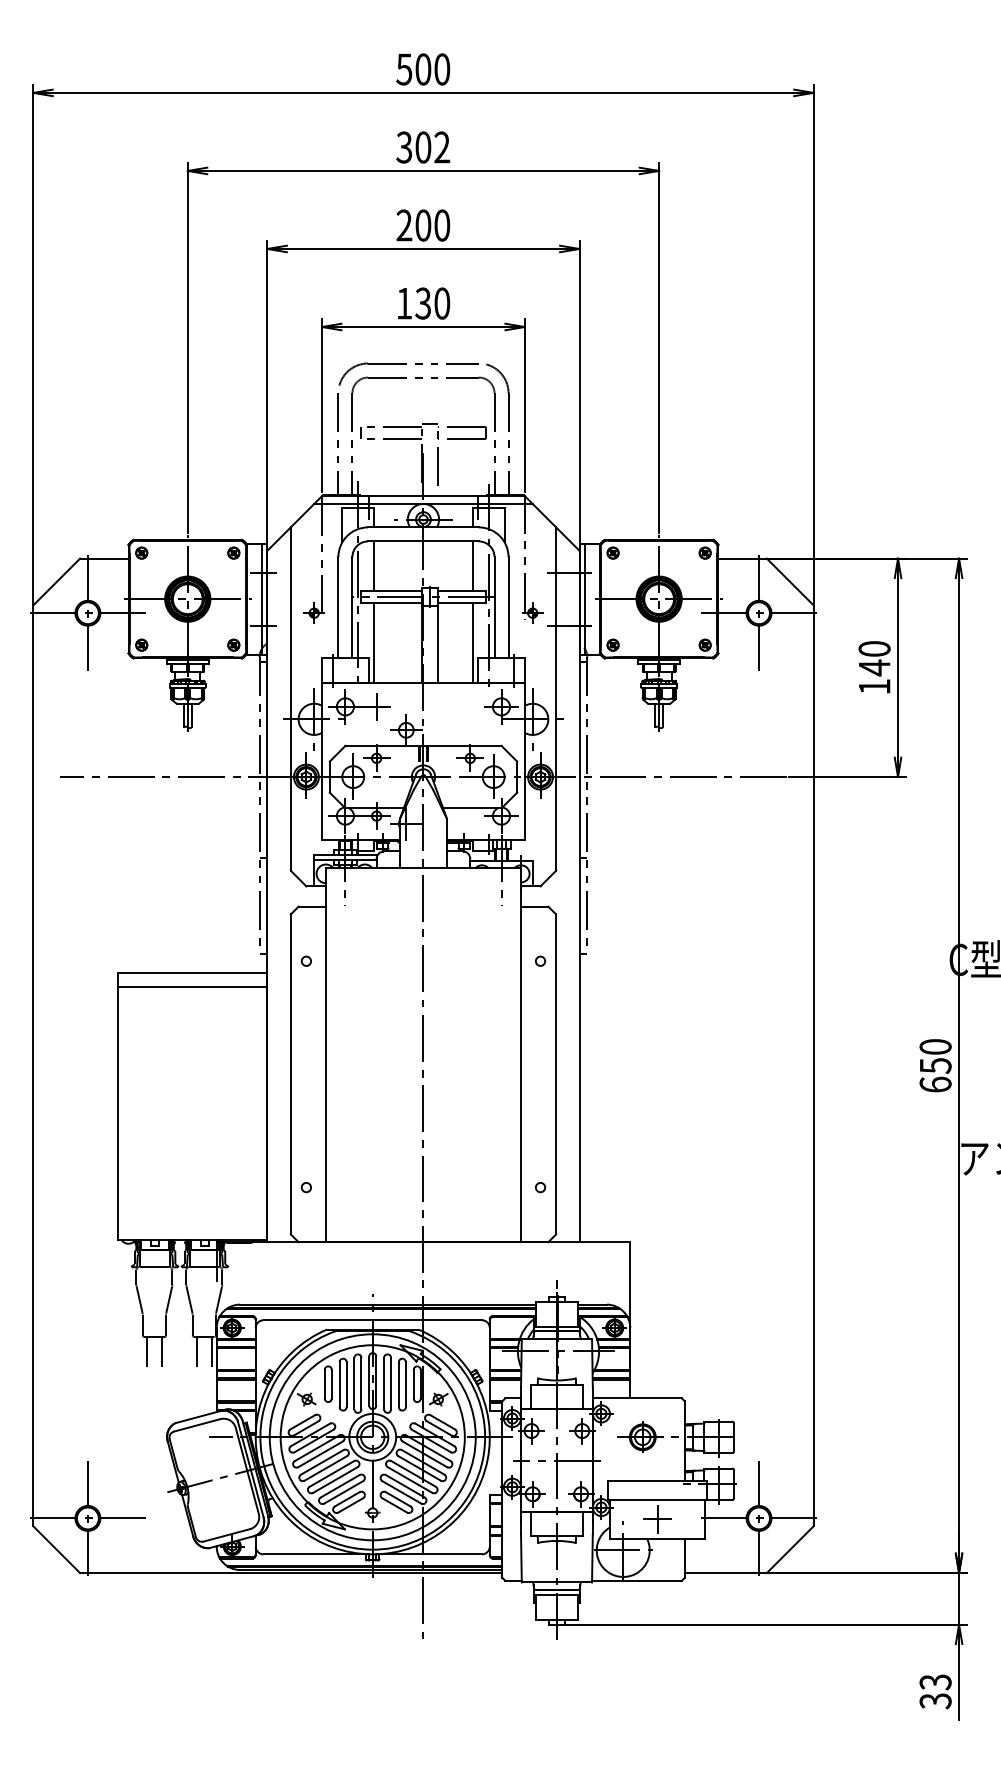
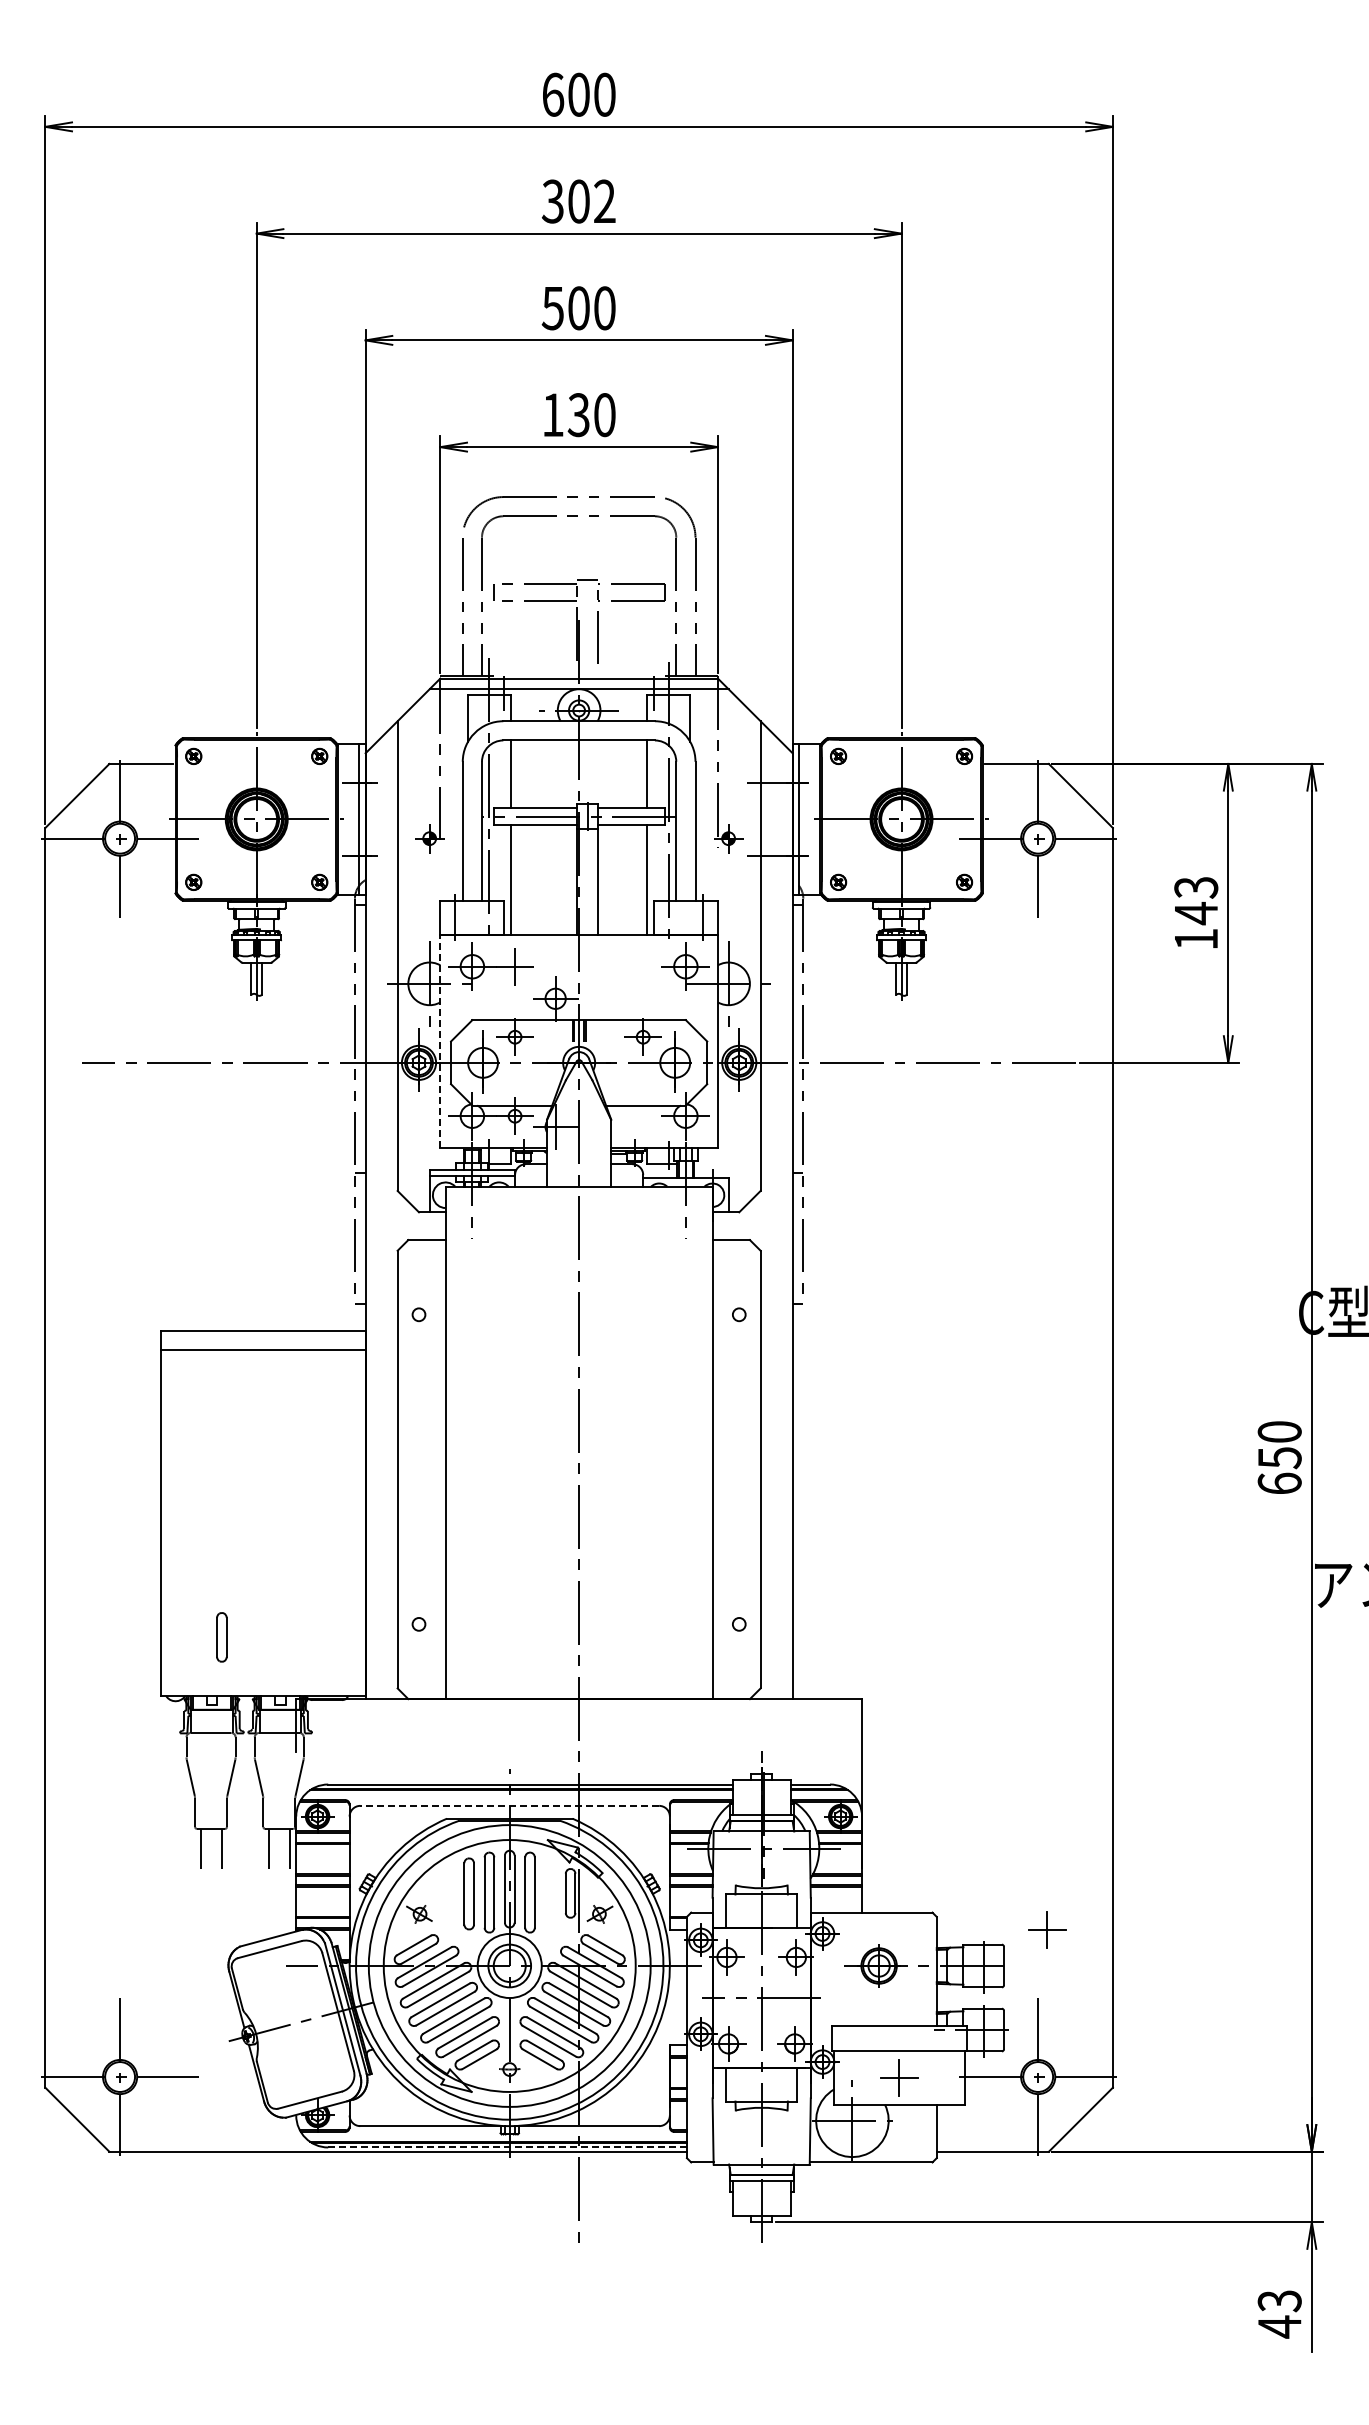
text: (404, 69) -> (552, 94), 500 -> 600
text: (404, 225) -> (552, 308), 200 -> 500
text: (874, 648) -> (1196, 887), 140 -> 143
line: (322, 761) -> (440, 1041), solid -> dashed
line: (372, 1319) -> (509, 1805), solid -> dashed
part: (327, 1384) -> (221, 1637), moved
part: (401, 1384) -> (549, 1893), removed
part: (765, 1410) -> (1047, 1929), added
line: (371, 1569) -> (508, 2147), solid -> dashed
text: (935, 1700) -> (1279, 2326), 33 -> 43

